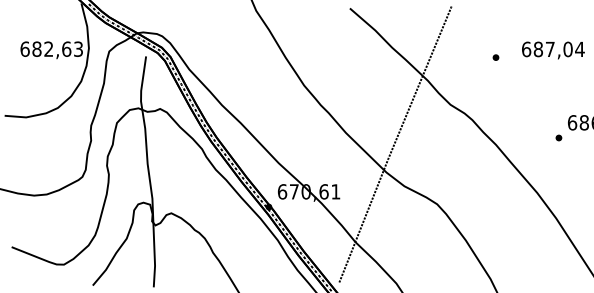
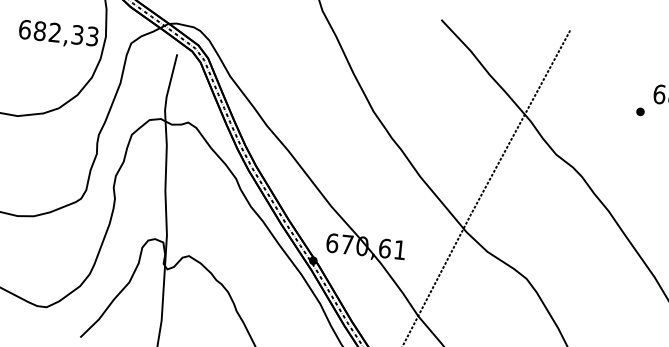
text: (66, 48) -> (77, 34), 682,63 -> 682,33
part: (495, 57) -> (639, 111), moved

